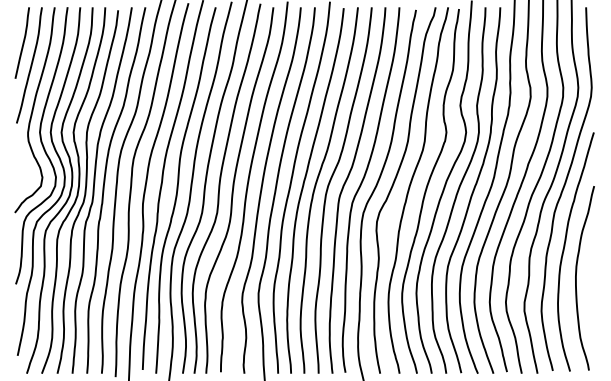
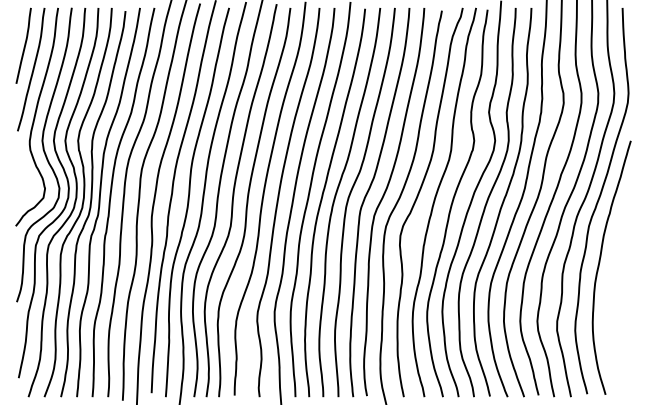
curve: (576, 278) -> (612, 295), removed

